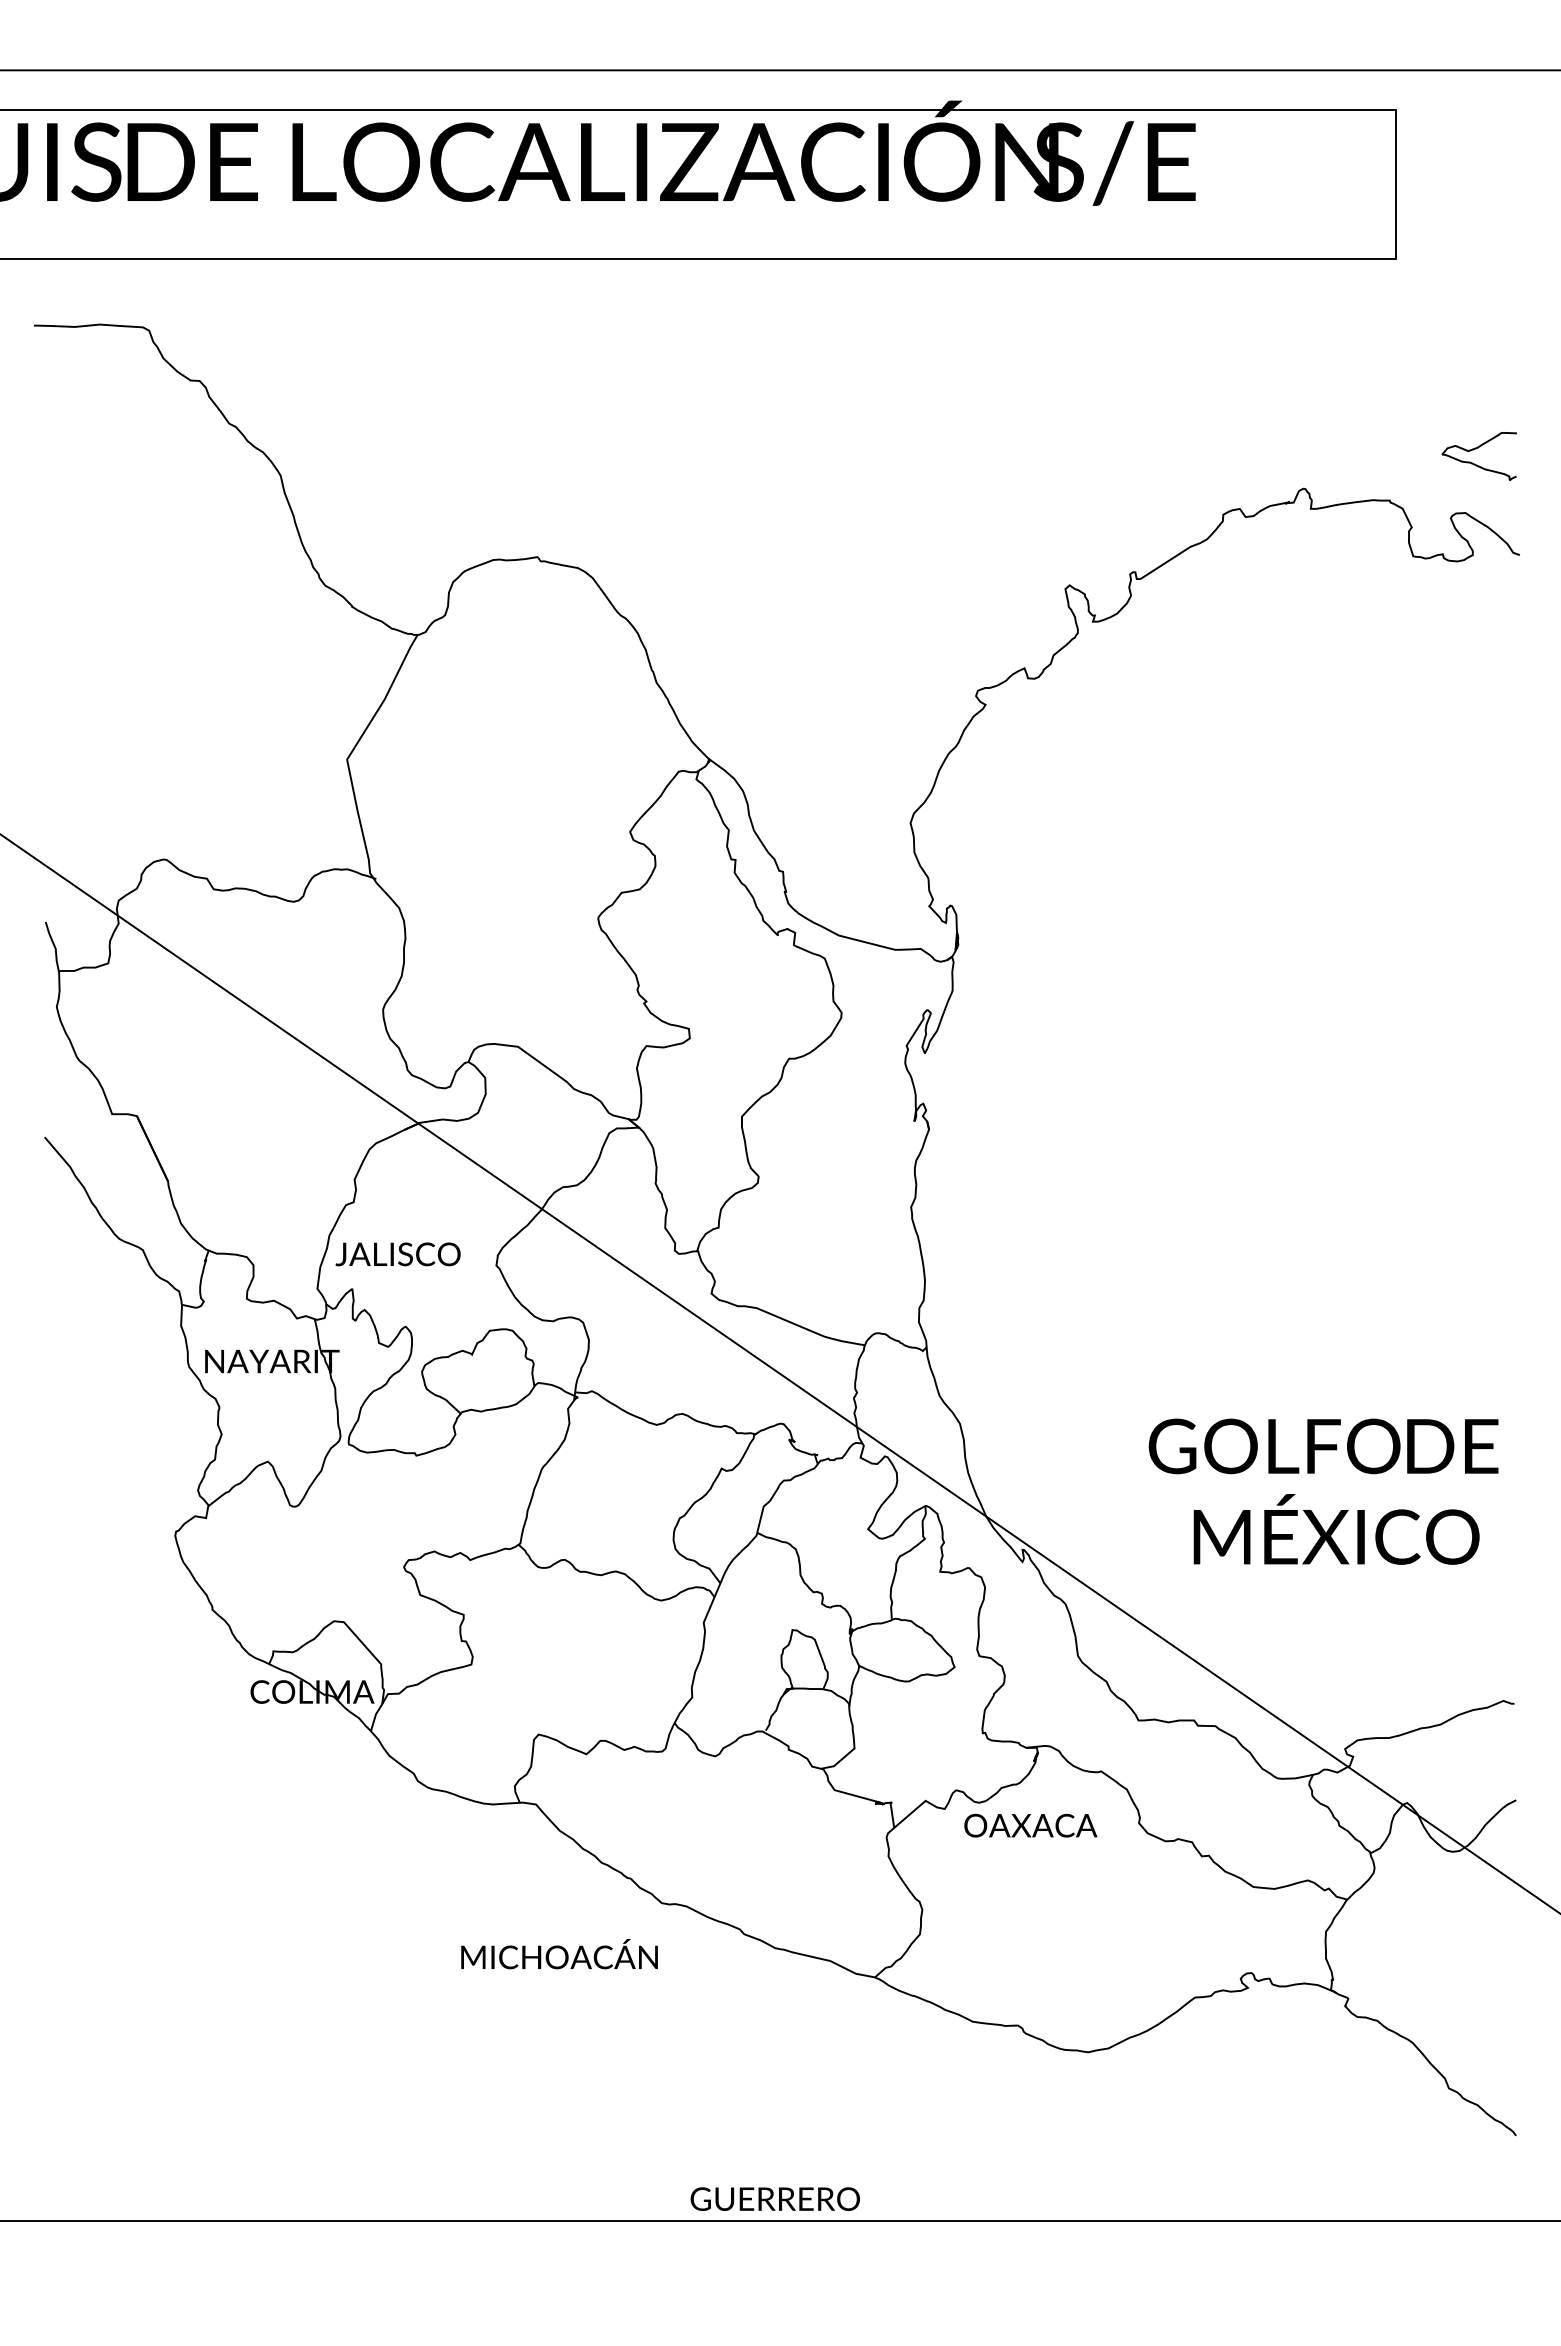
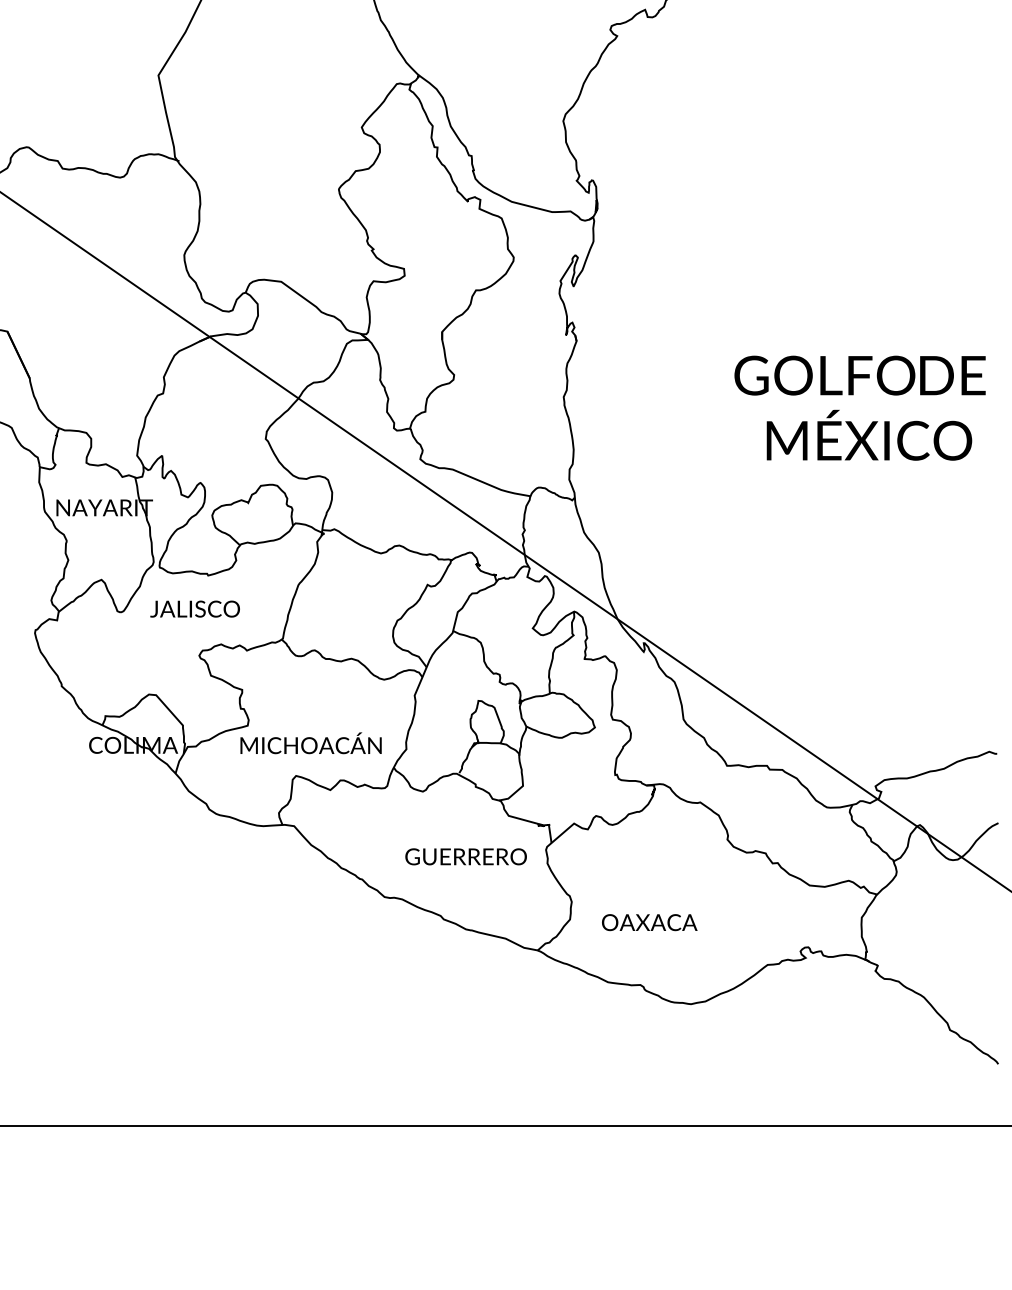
text: (397, 1254) -> (194, 609), moved
text: (1323, 1491) -> (859, 408), moved
text: (1030, 1825) -> (649, 922), moved
text: (559, 1954) -> (311, 743), moved
text: (774, 2198) -> (465, 856), moved

